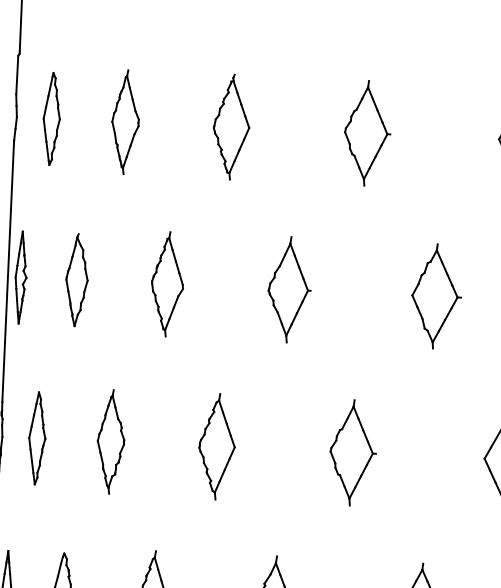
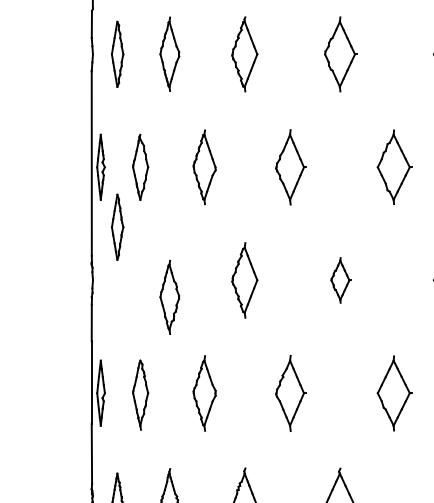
part: (37, 437) -> (117, 226), moved
part: (110, 440) -> (169, 296), moved
part: (352, 453) -> (340, 280), size x0.6

